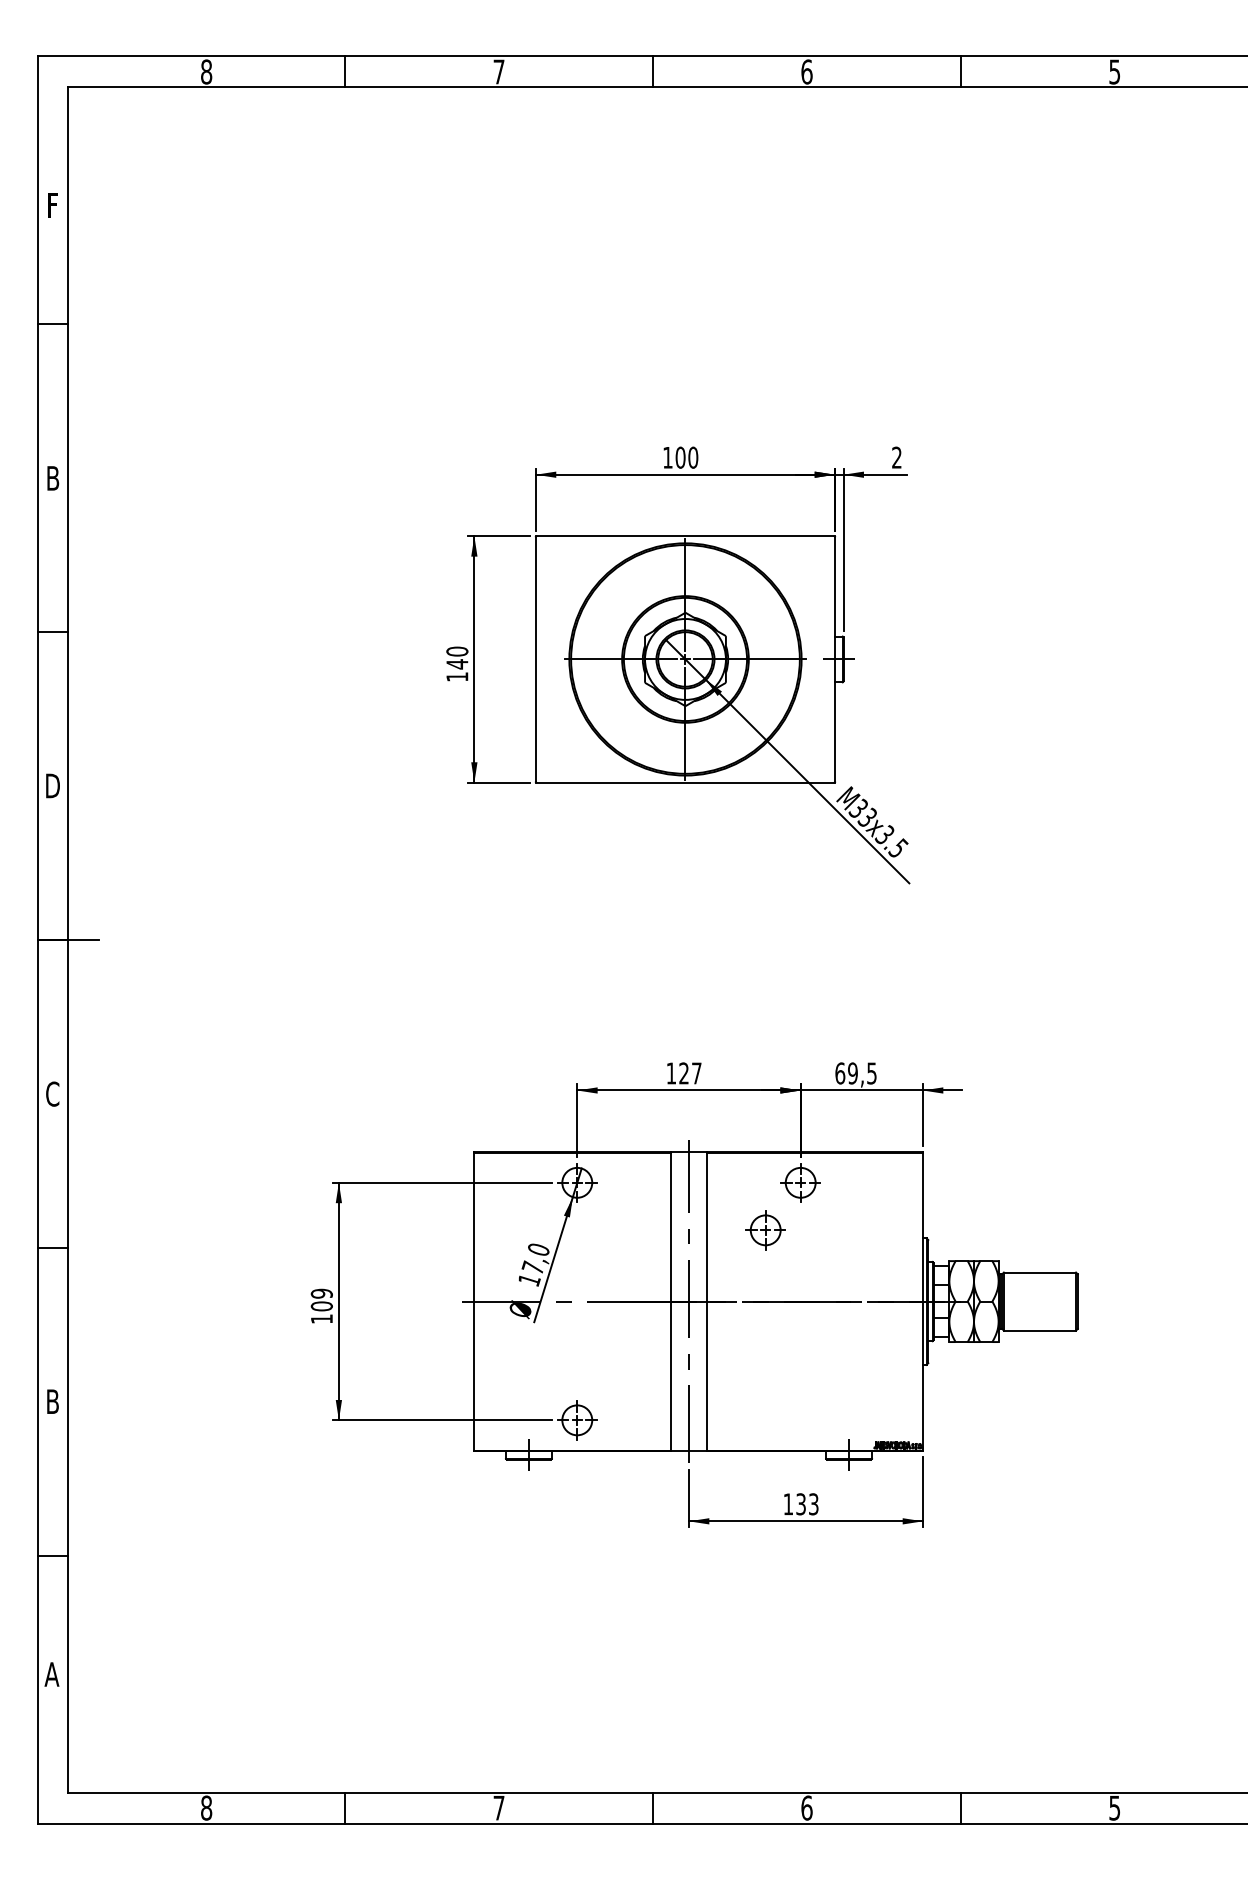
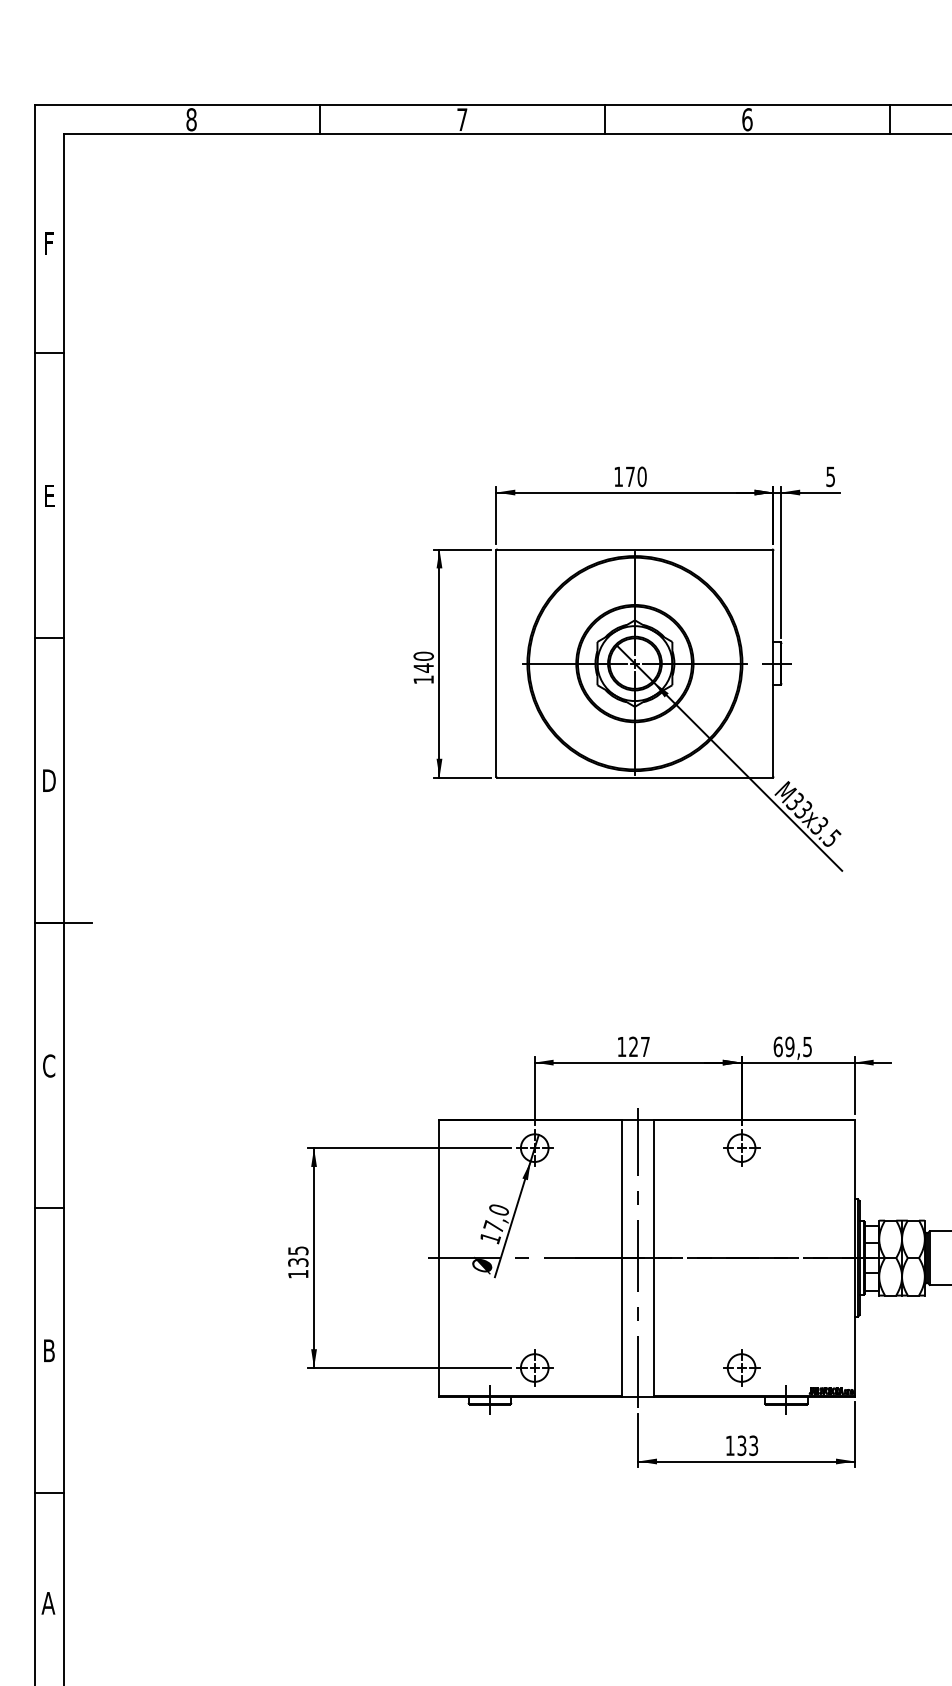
text: (680, 457) -> (630, 476), 100 -> 170
text: (896, 457) -> (830, 476), 2 -> 5
text: (53, 478) -> (49, 496), B -> E
part: (765, 1230) -> (741, 1368), moved
text: (321, 1299) -> (297, 1256), 109 -> 135

